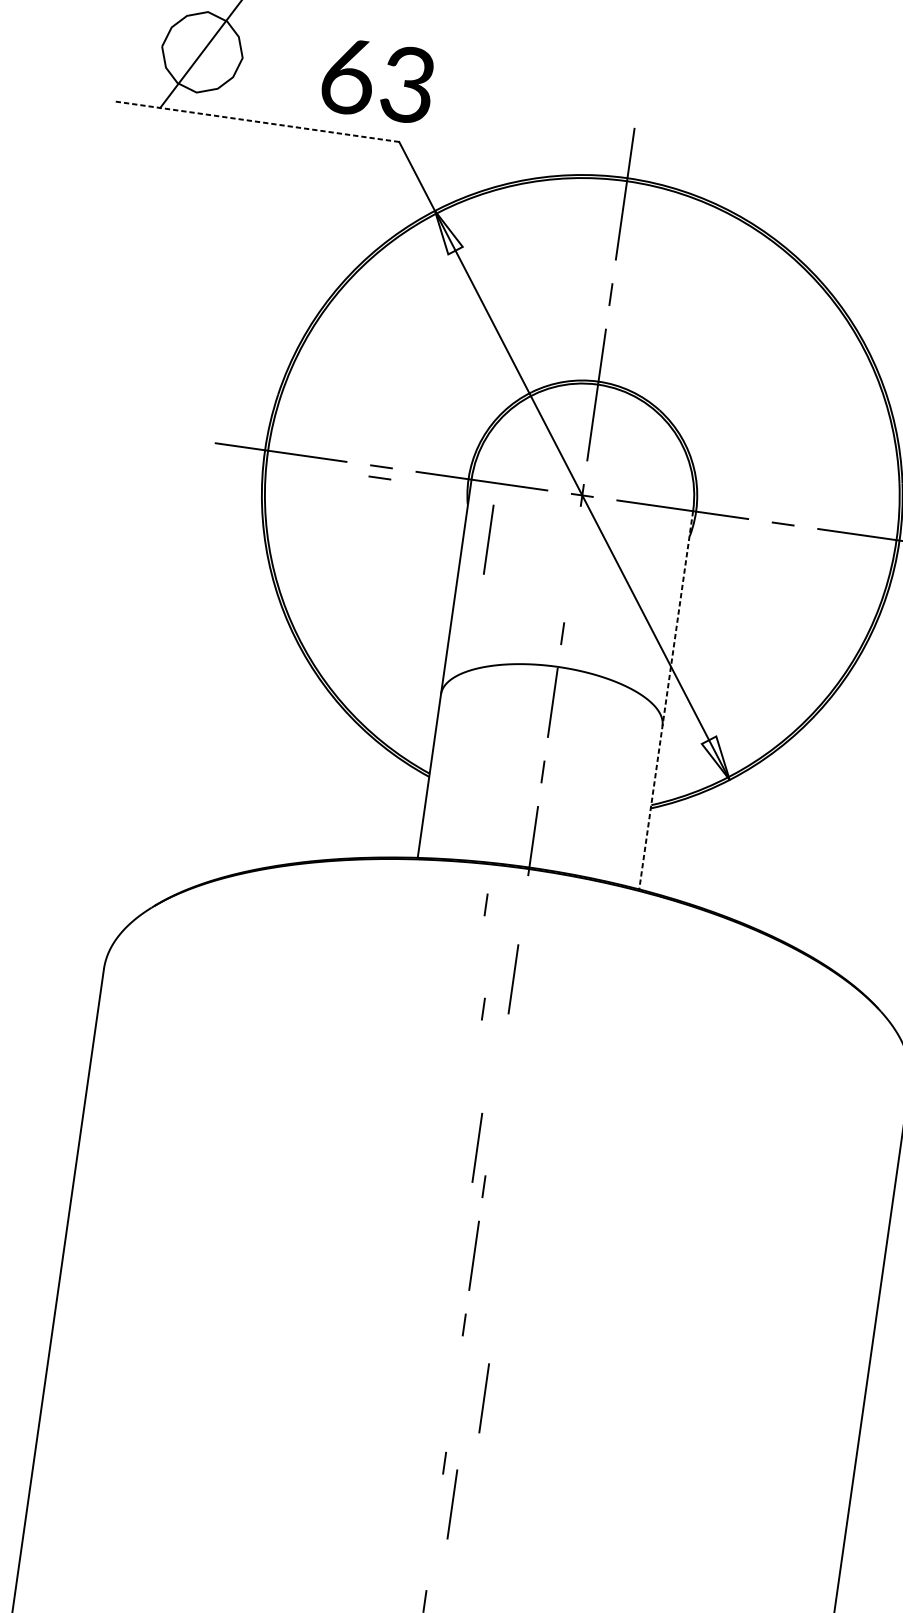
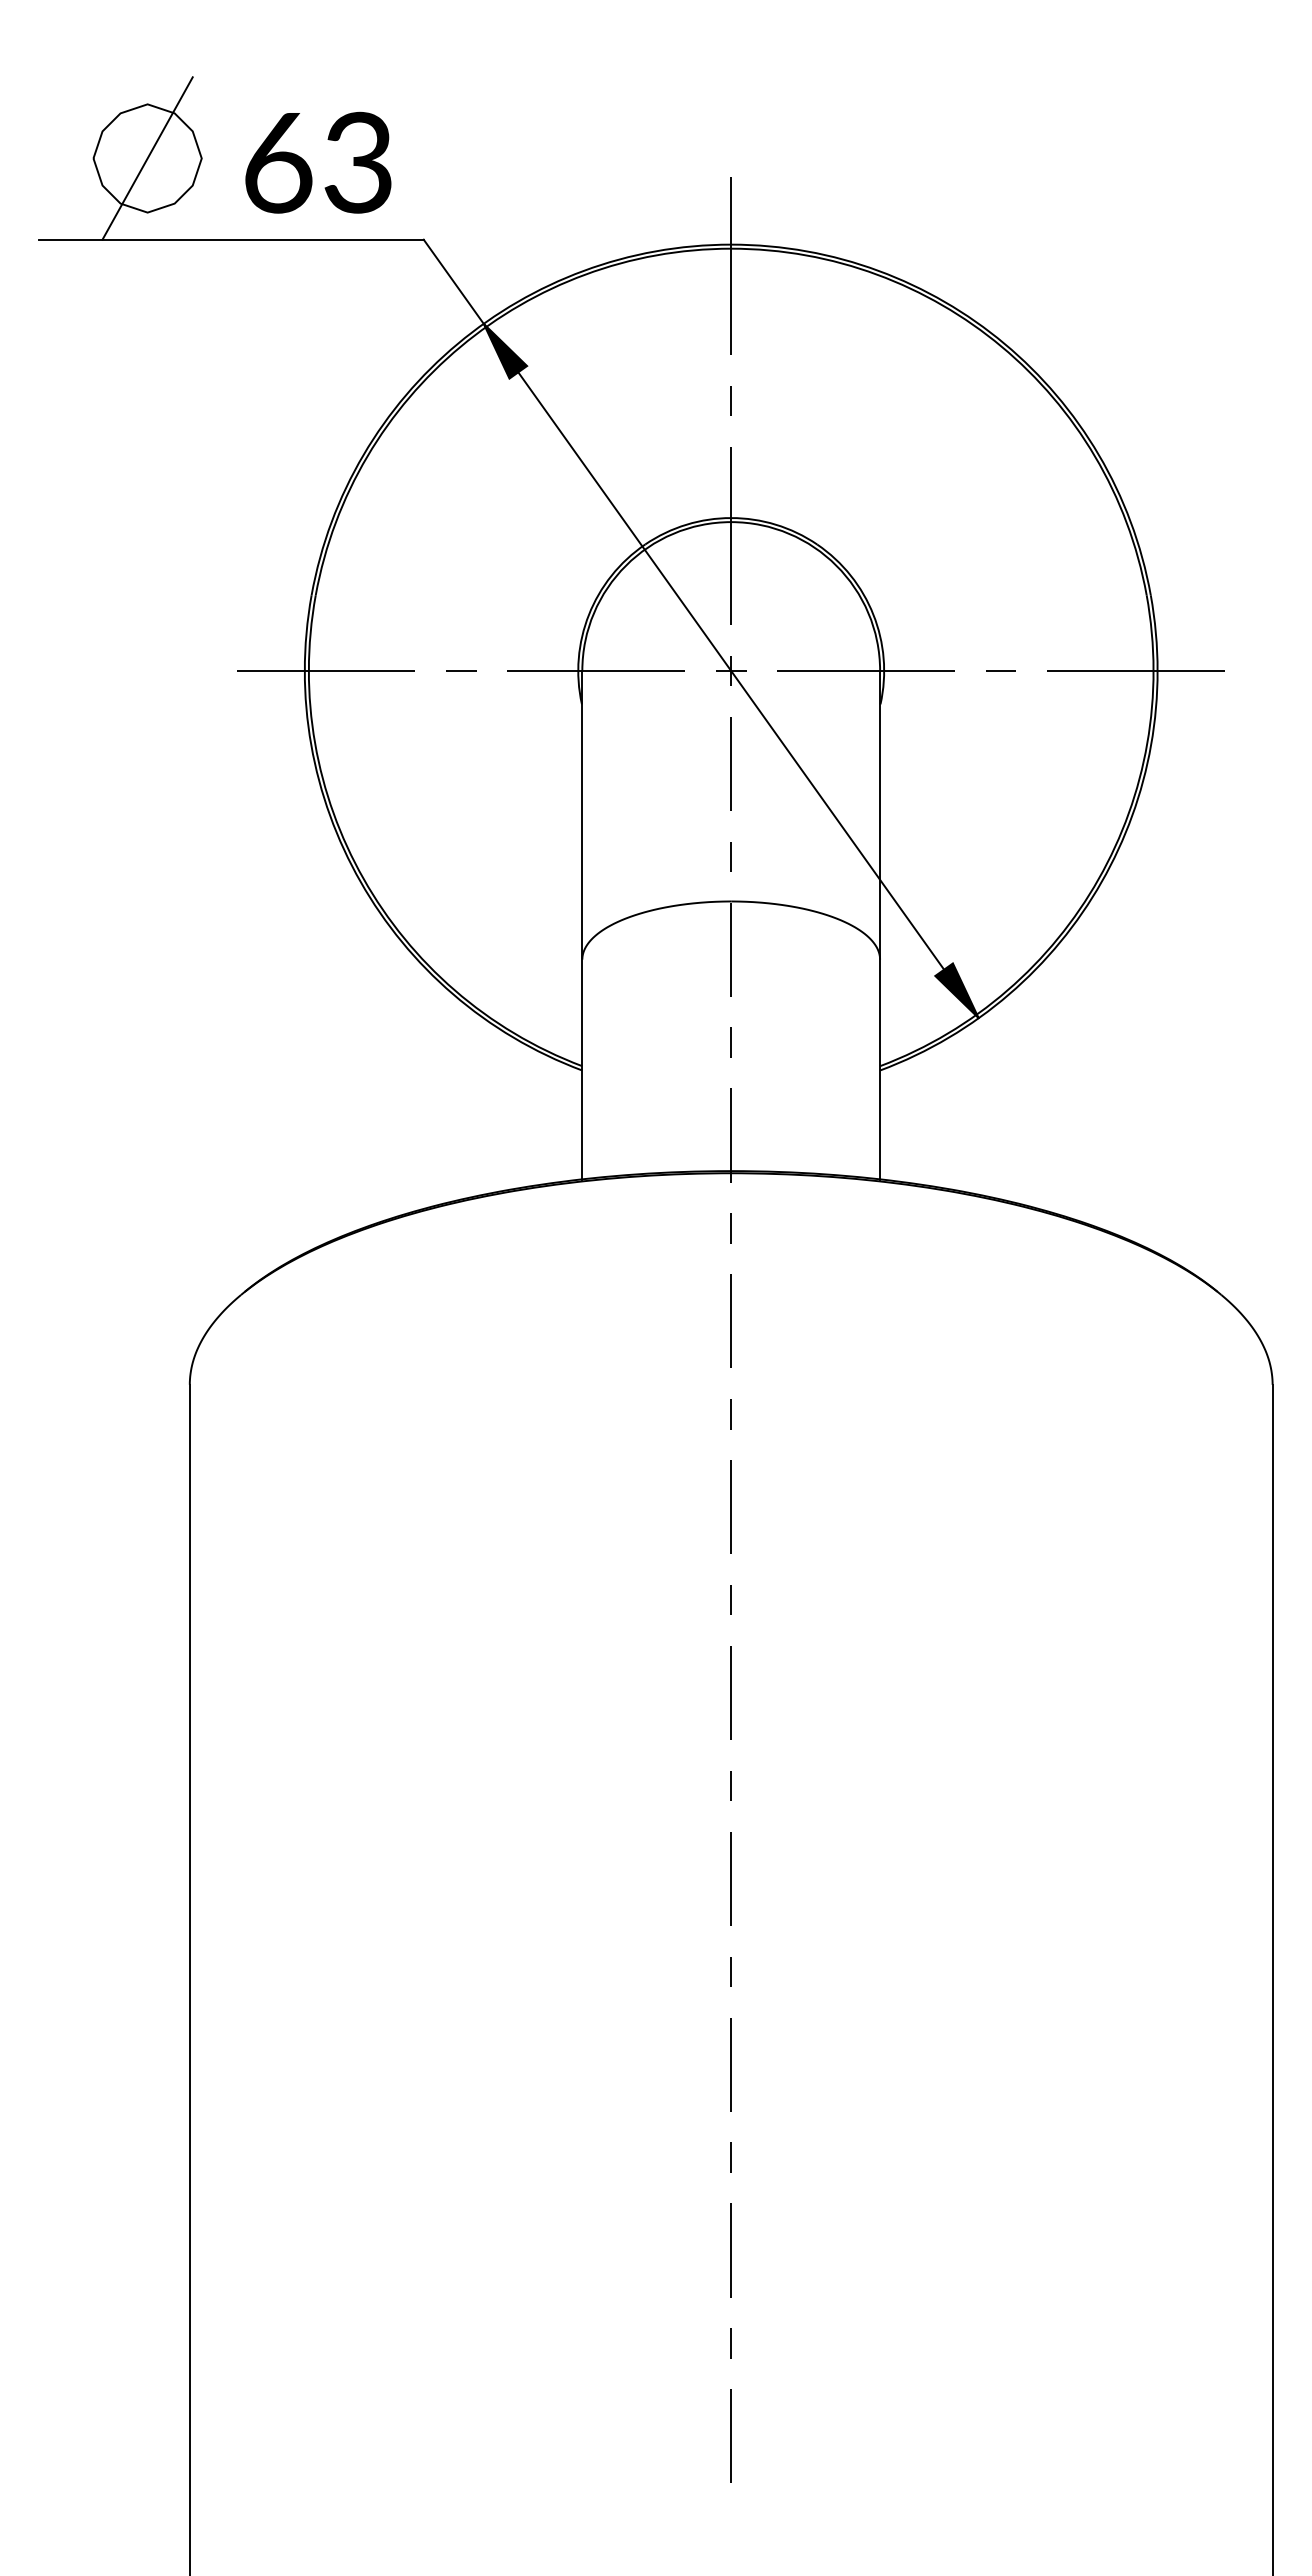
text: (378, 80) -> (318, 162), moved
line: (256, 121) -> (231, 239), dashed -> solid
fill: (448, 233) -> (505, 350), added
line: (380, 477) -> (461, 685), removed
line: (488, 539) -> (730, 763), moved
line: (666, 700) -> (880, 925), dashed -> solid
fill: (716, 756) -> (956, 990), added
line: (485, 904) -> (730, 1228), moved
line: (482, 1009) -> (730, 1414), moved
line: (476, 1147) -> (730, 1506), moved
line: (483, 1397) -> (730, 1878), moved
line: (451, 1504) -> (730, 2064), moved

